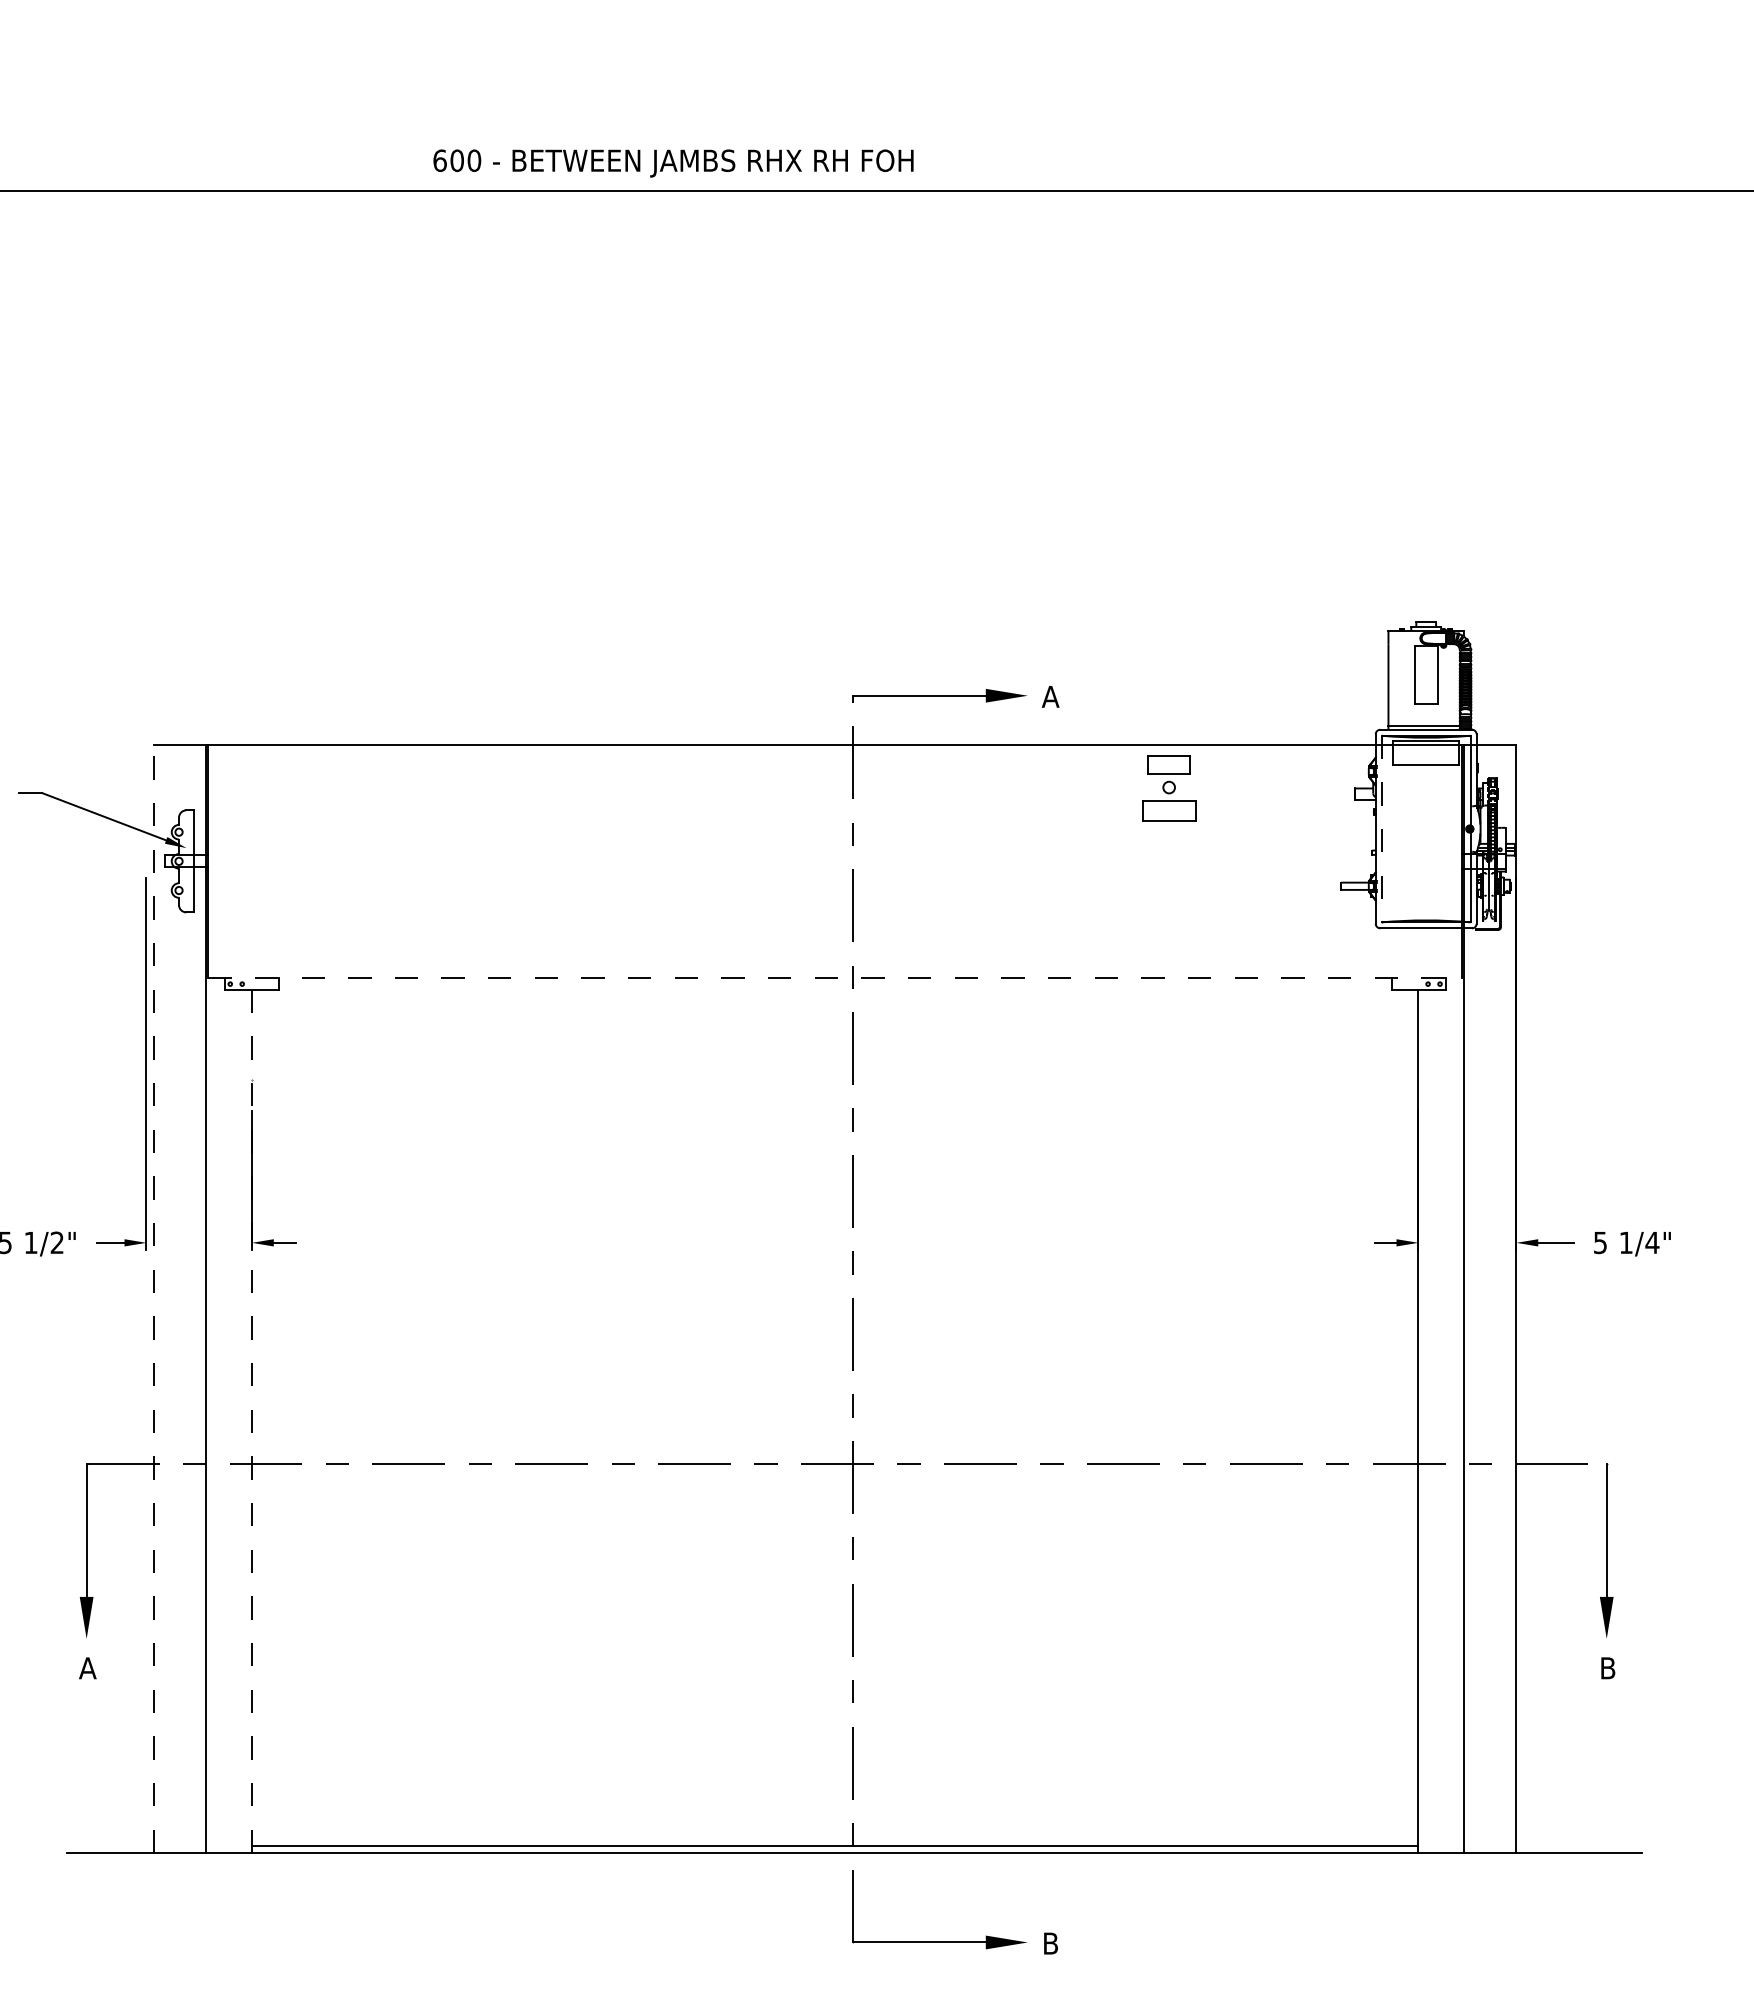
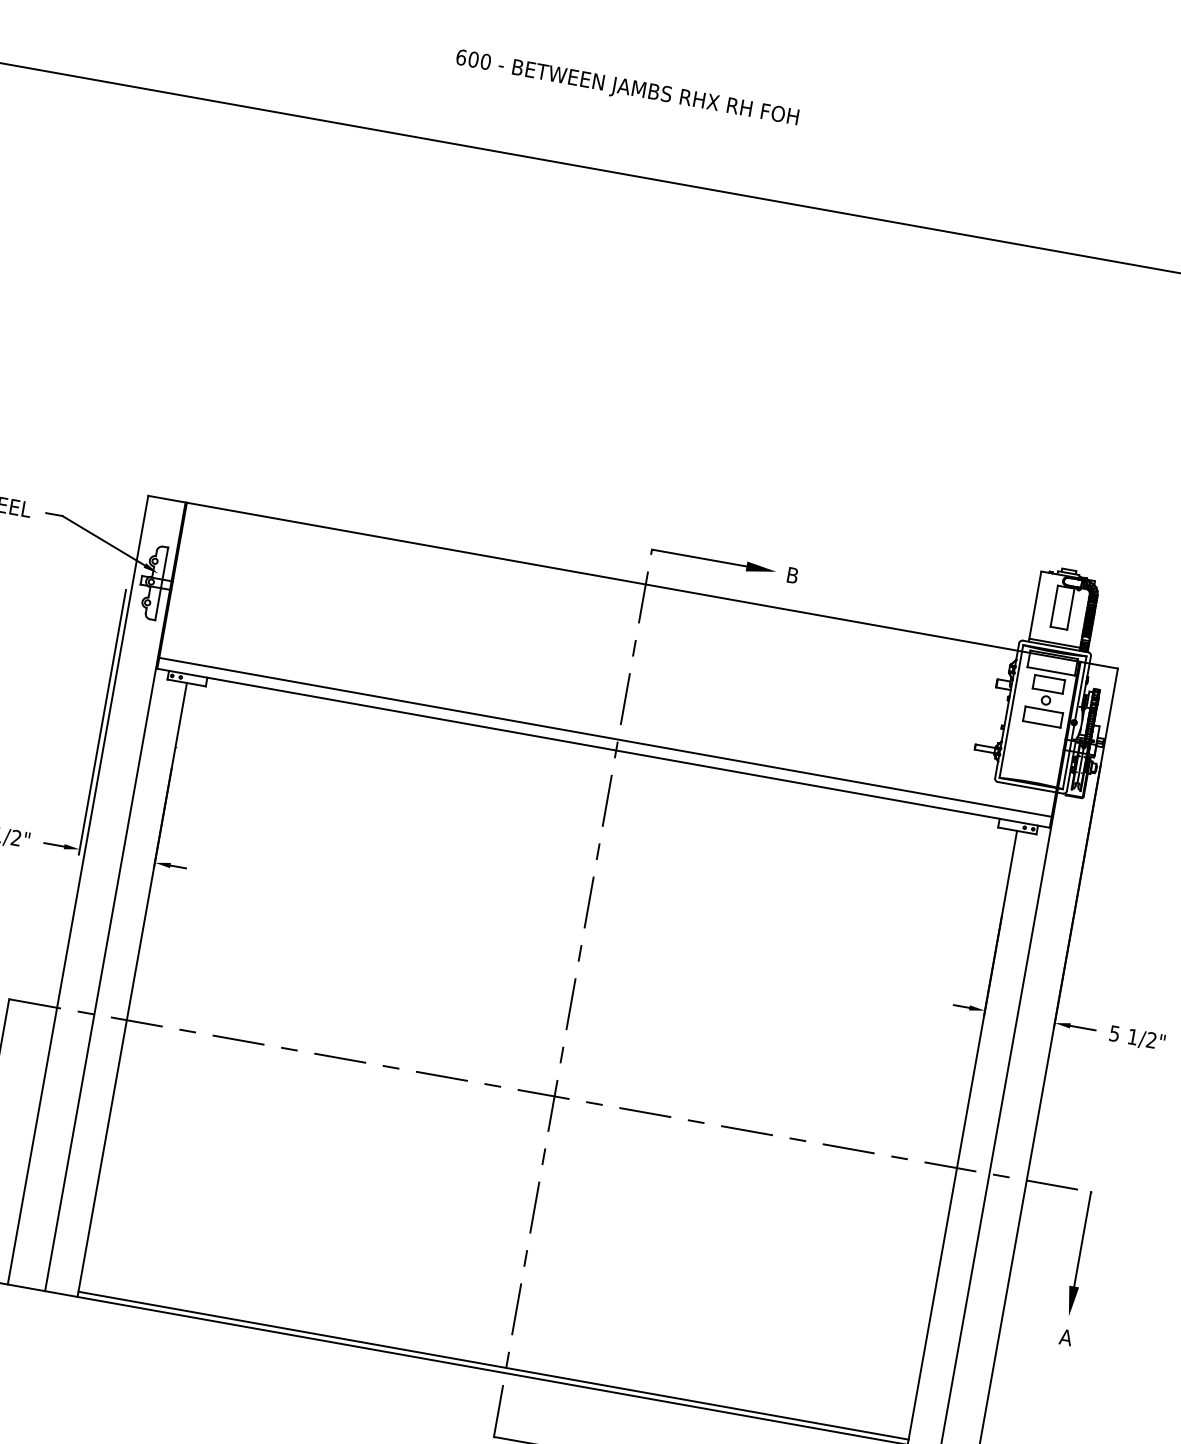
text: (673, 163) -> (627, 89), moved
text: (1050, 696) -> (792, 575), A -> B
part: (1169, 788) -> (1046, 701), moved
line: (1381, 829) -> (1011, 711), dashed -> solid
line: (835, 962) -> (605, 737), added
line: (835, 978) -> (603, 748), dashed -> solid
text: (1652, 1242) -> (1151, 1040), 1/4" -> 1/2"
line: (153, 1298) -> (77, 889), dashed -> solid
line: (251, 1421) -> (131, 989), dashed -> solid
text: (1607, 1668) -> (1065, 1337), B -> A

